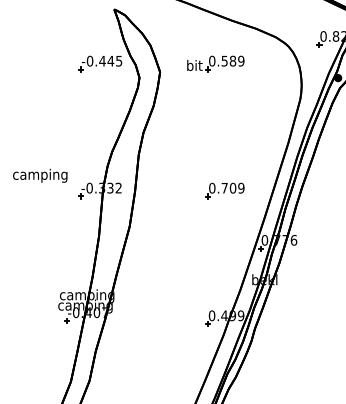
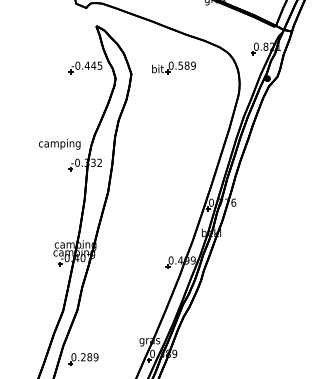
text: (39, 175) -> (59, 144), moved
part: (224, 190) -> (180, 164), removed

